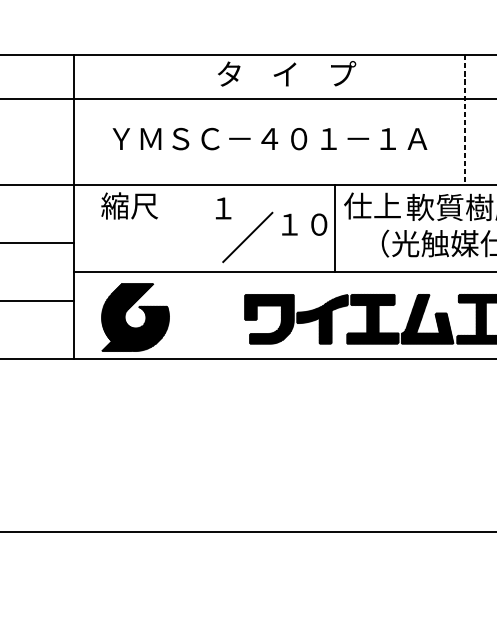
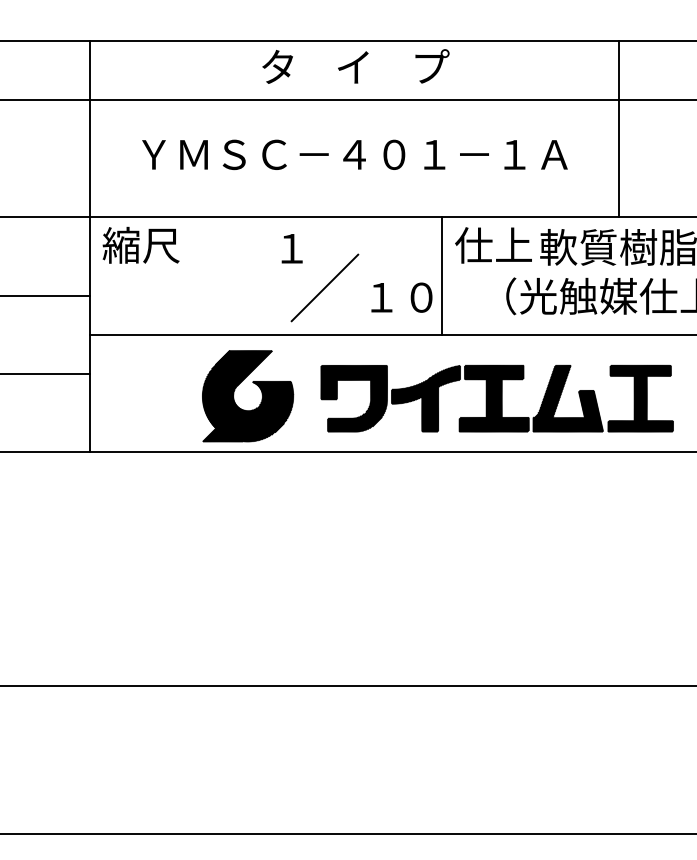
text: (286, 73) -> (355, 66), moved
line: (464, 120) -> (618, 129), dashed -> solid
text: (129, 205) -> (140, 244), moved
text: (304, 224) -> (401, 297), moved
part: (145, 316) -> (261, 394), moved

